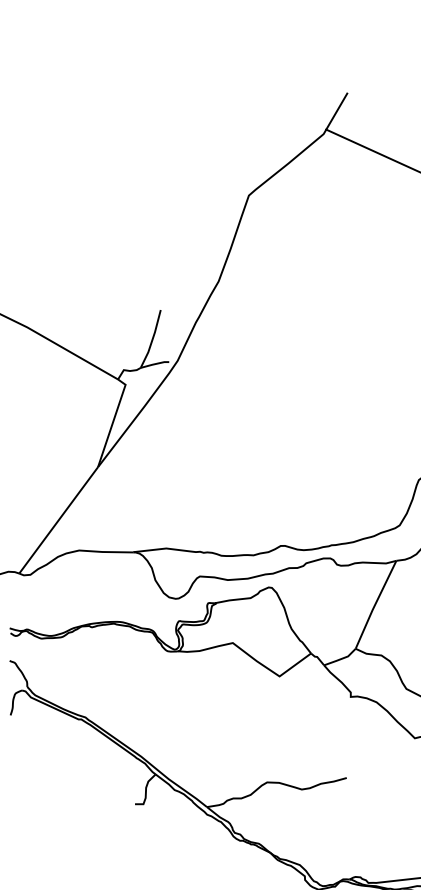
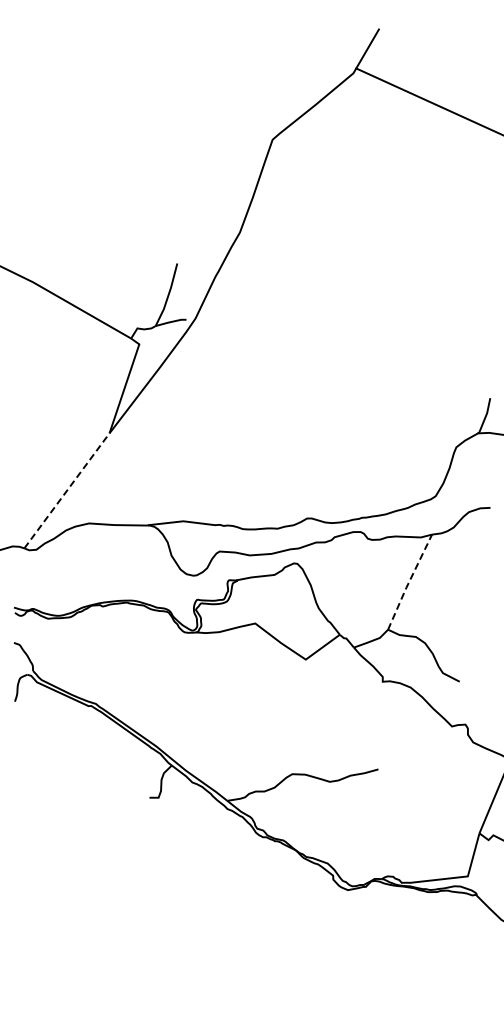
line: (59, 520) -> (67, 490), solid -> dashed
line: (375, 604) -> (409, 581), solid -> dashed

